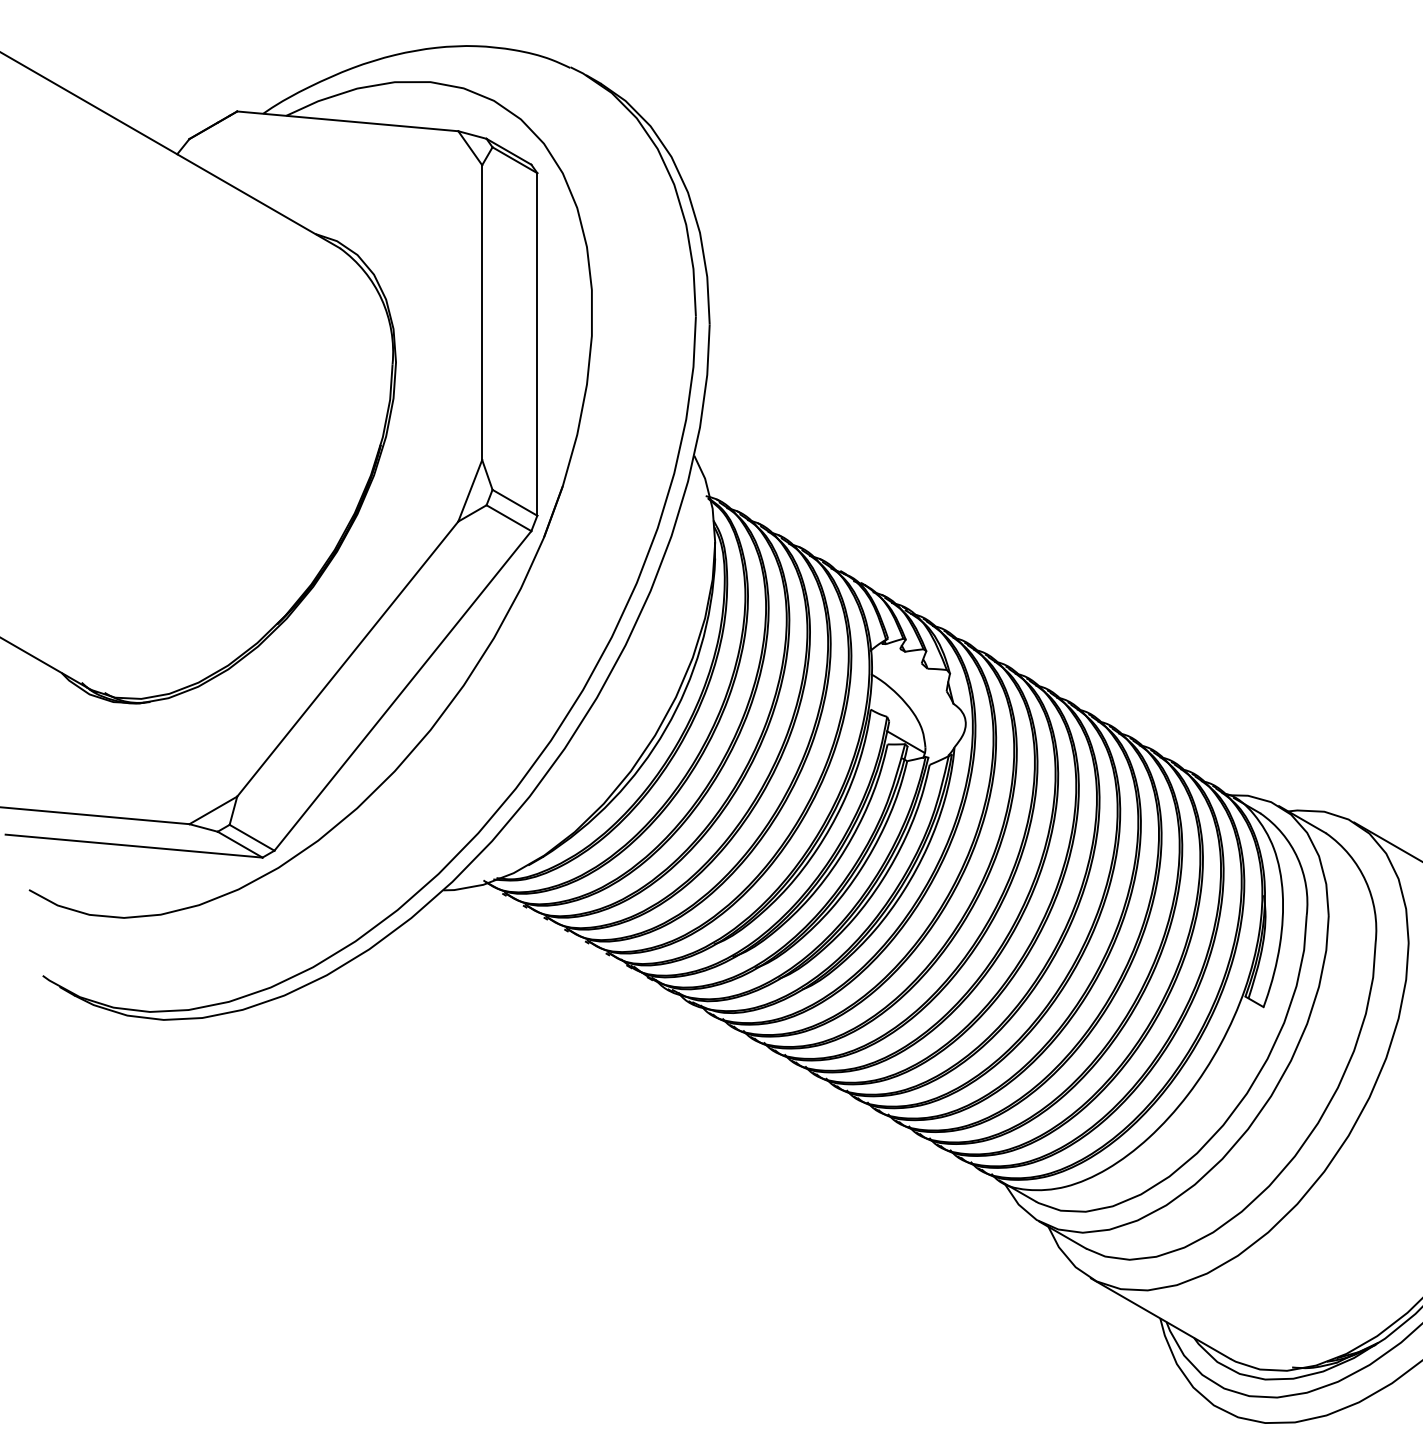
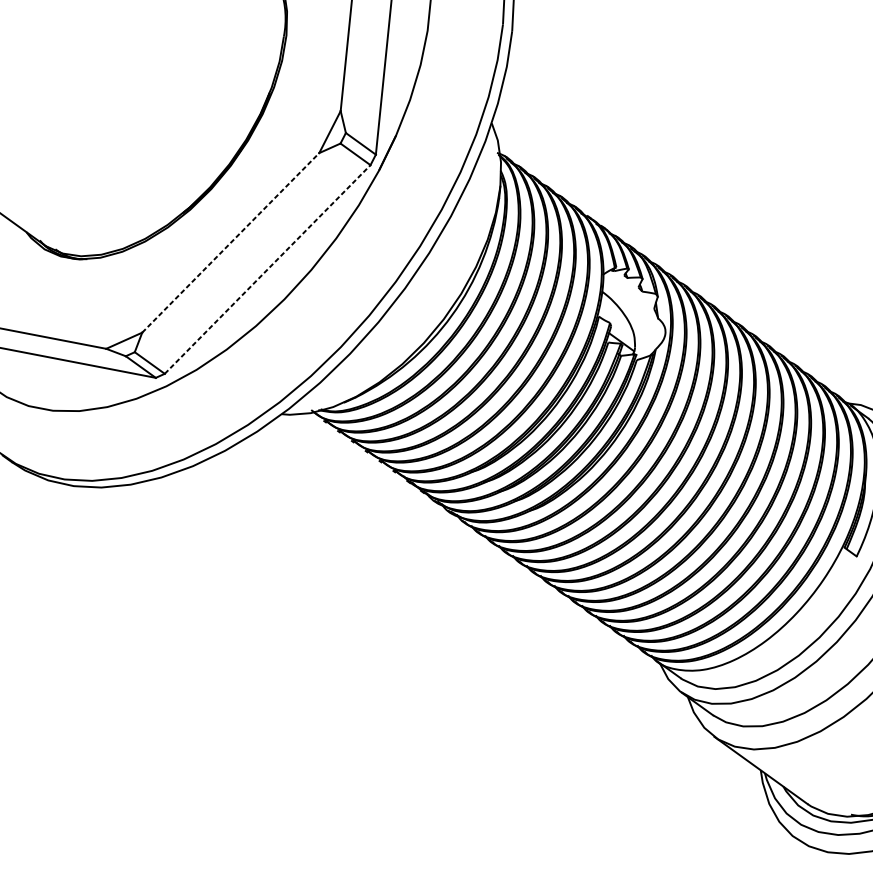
line: (348, 658) -> (231, 242), solid -> dashed
line: (403, 690) -> (268, 269), solid -> dashed

